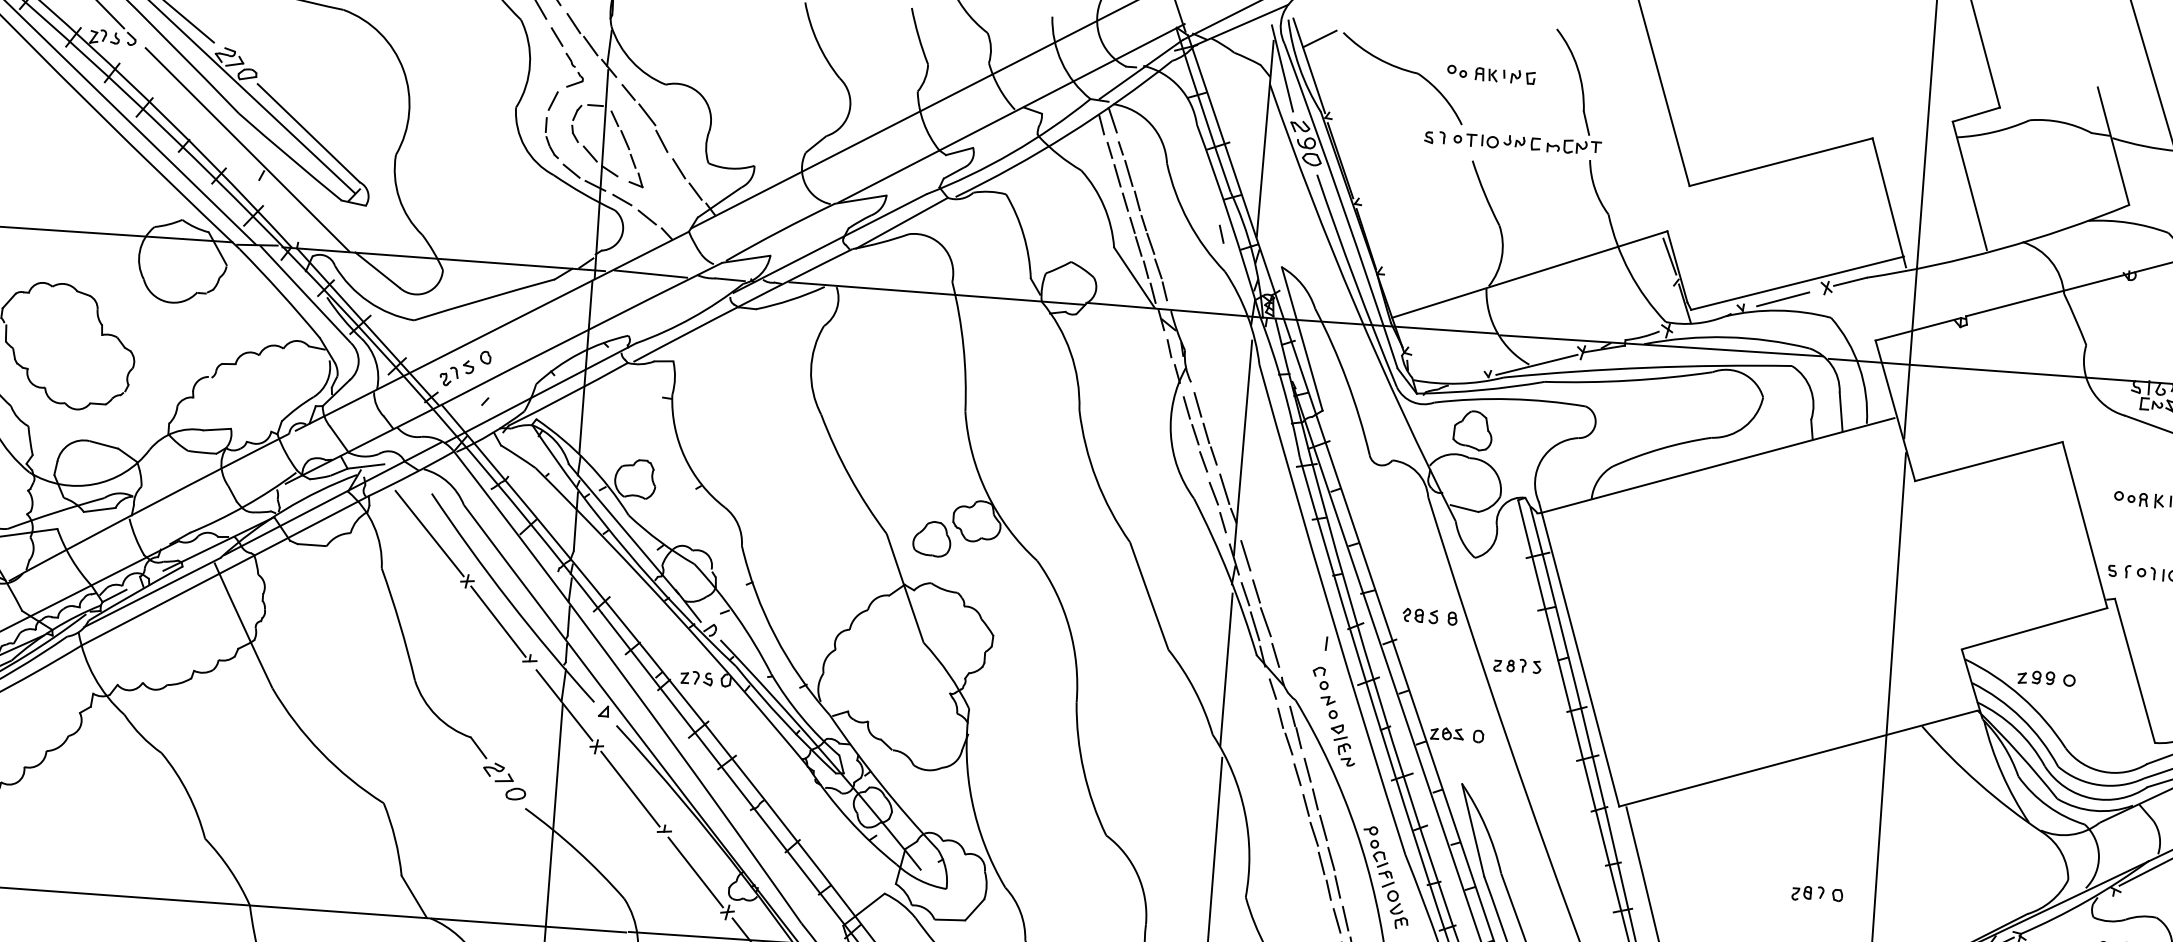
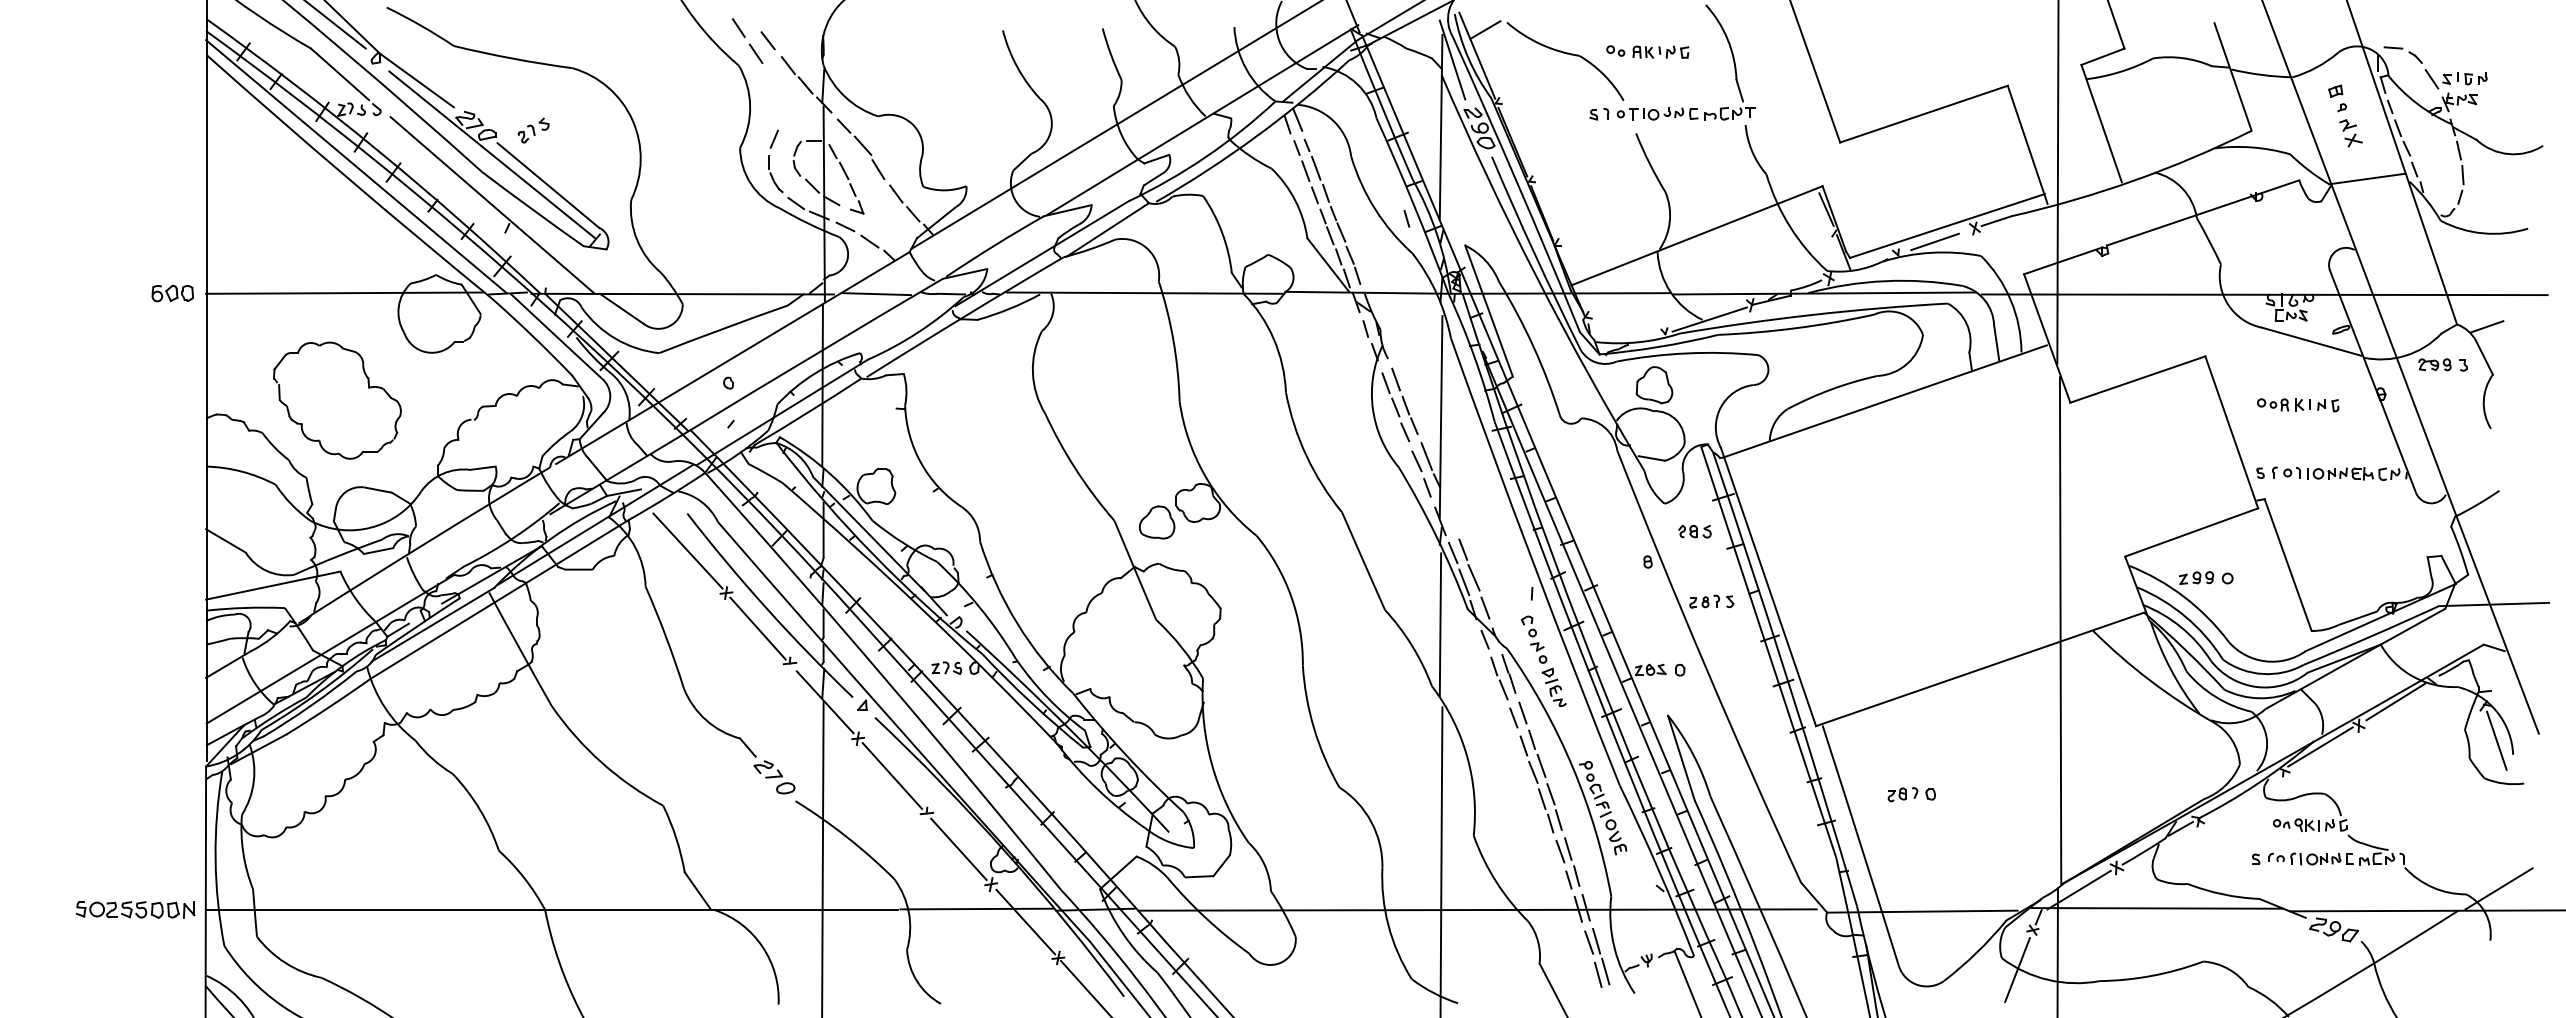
part: (567, 57) -> (784, 97), removed
part: (456, 373) -> (533, 130), moved
line: (1245, 555) -> (1450, 516), removed
part: (1420, 615) -> (1694, 531), moved
part: (1817, 894) -> (1911, 794), moved

